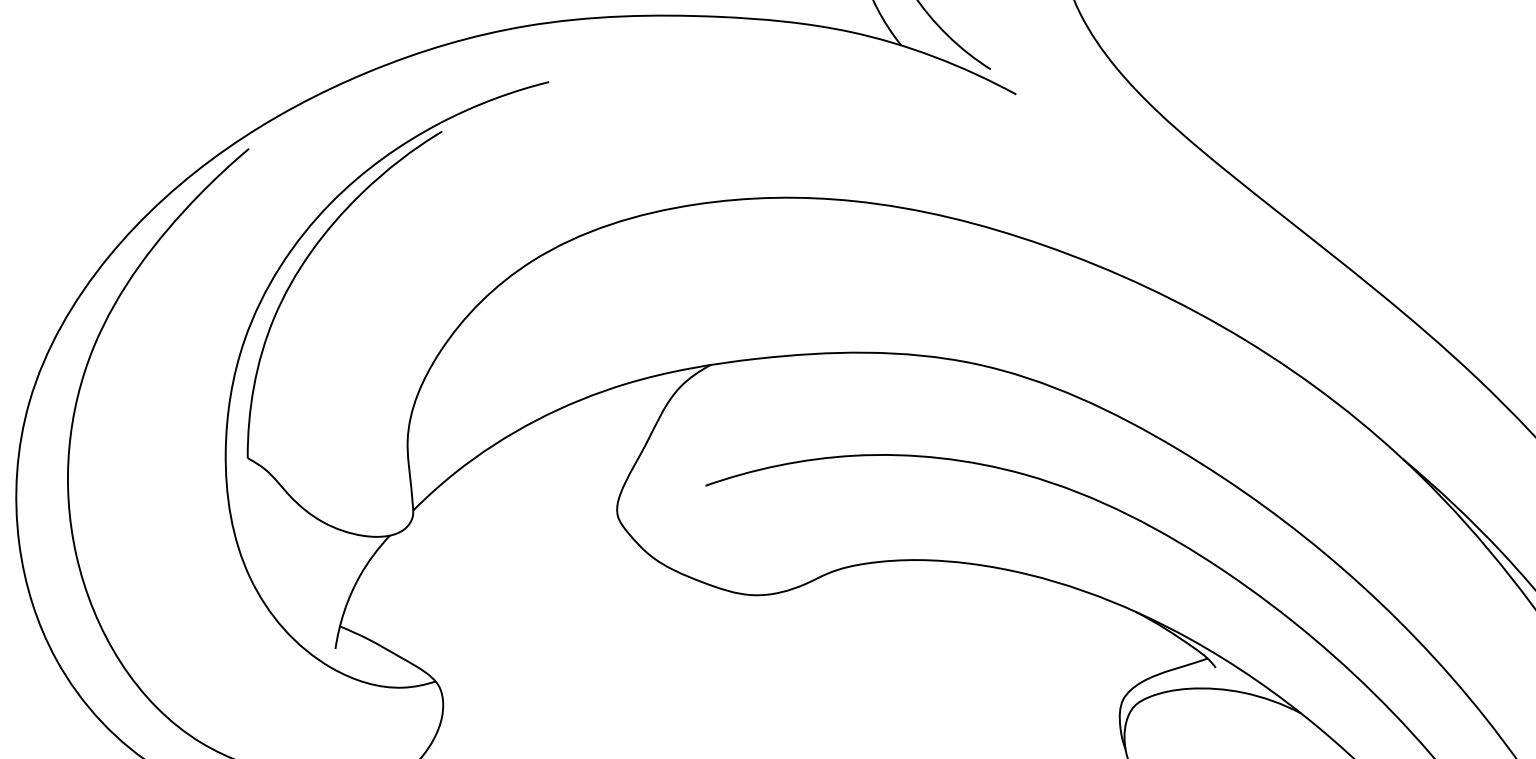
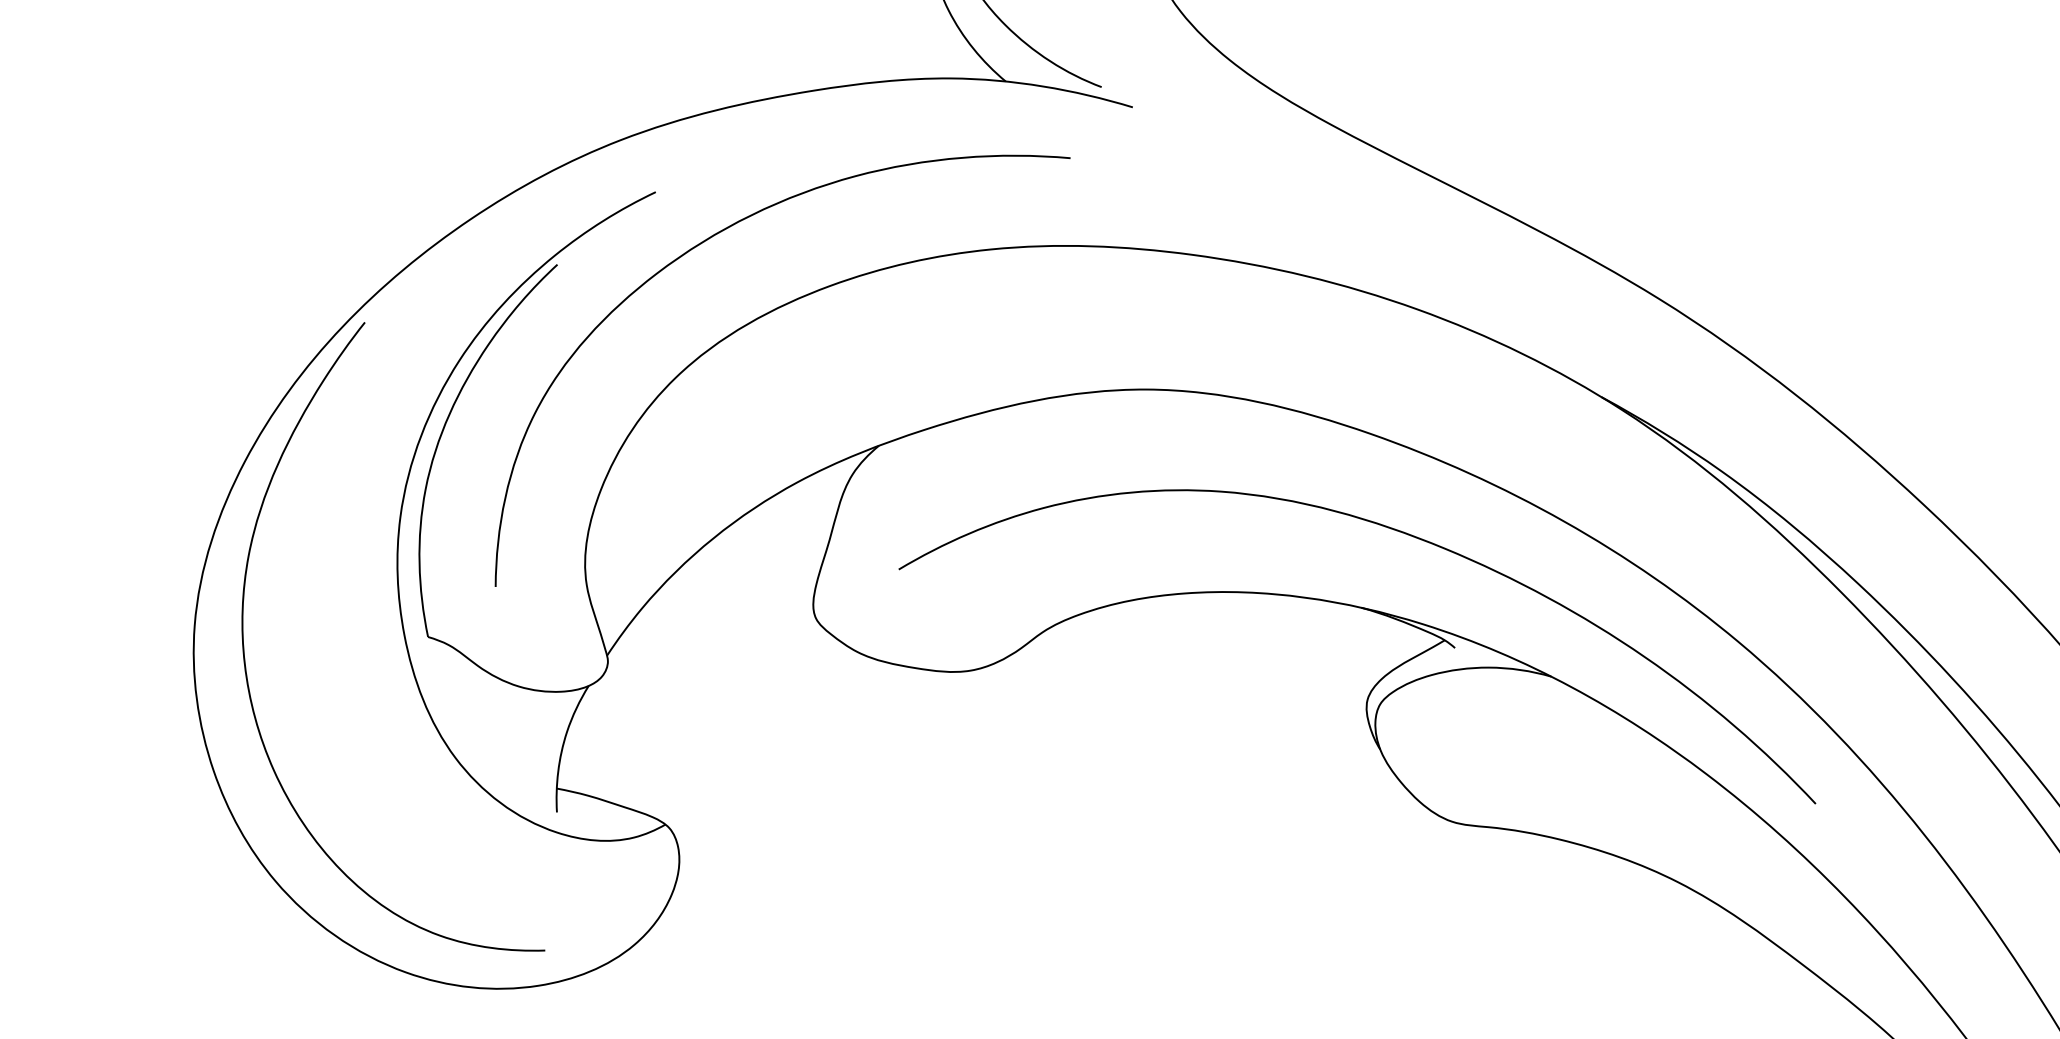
curve: (582, 140) -> (701, 244), added

